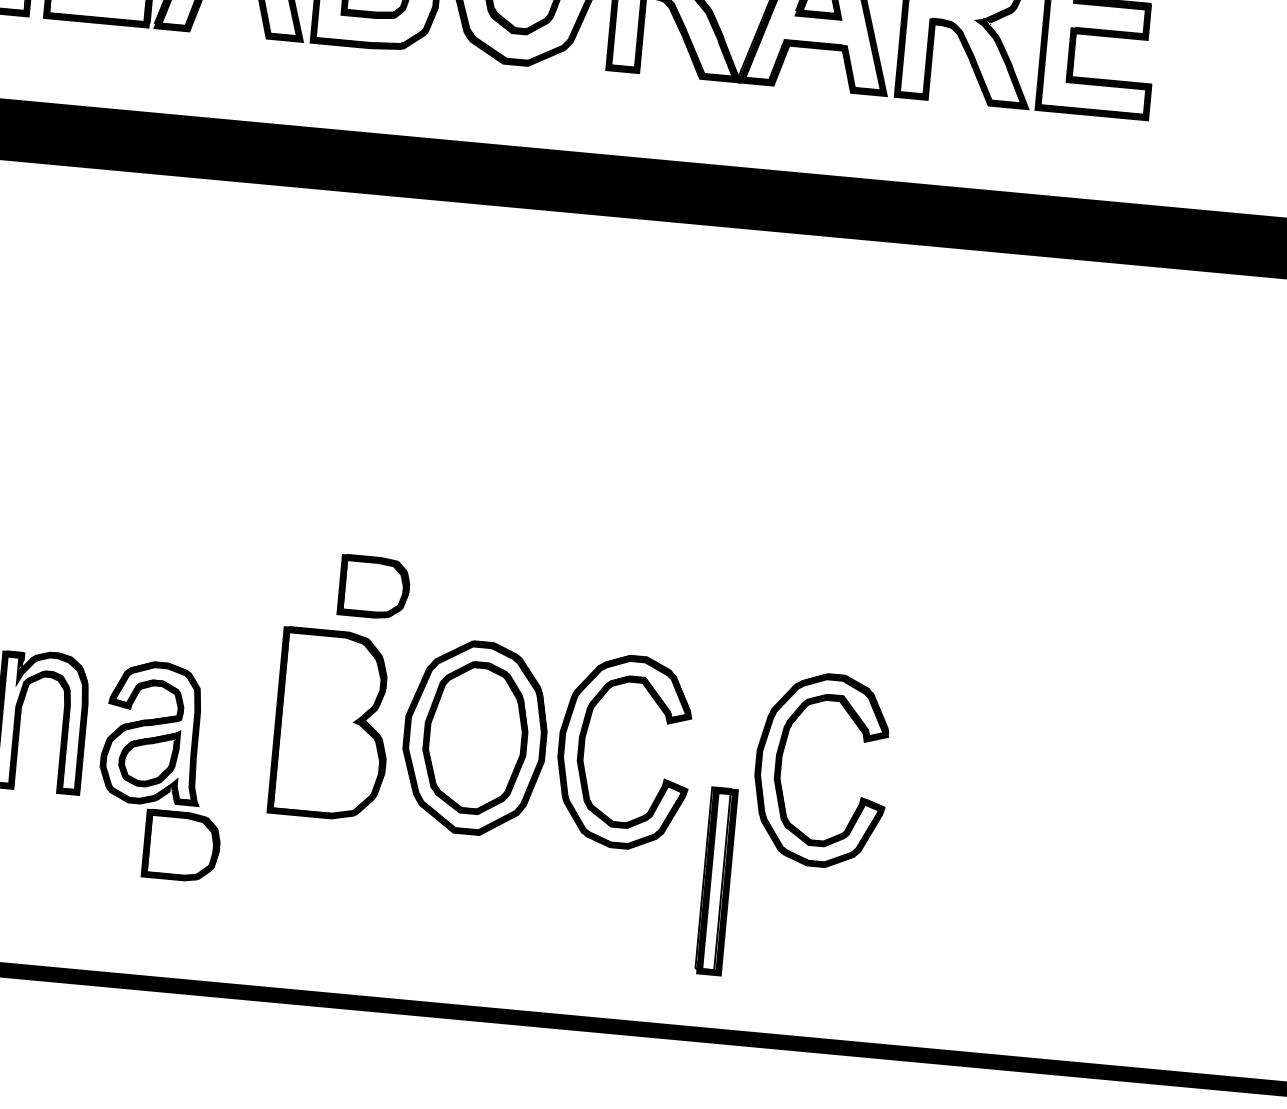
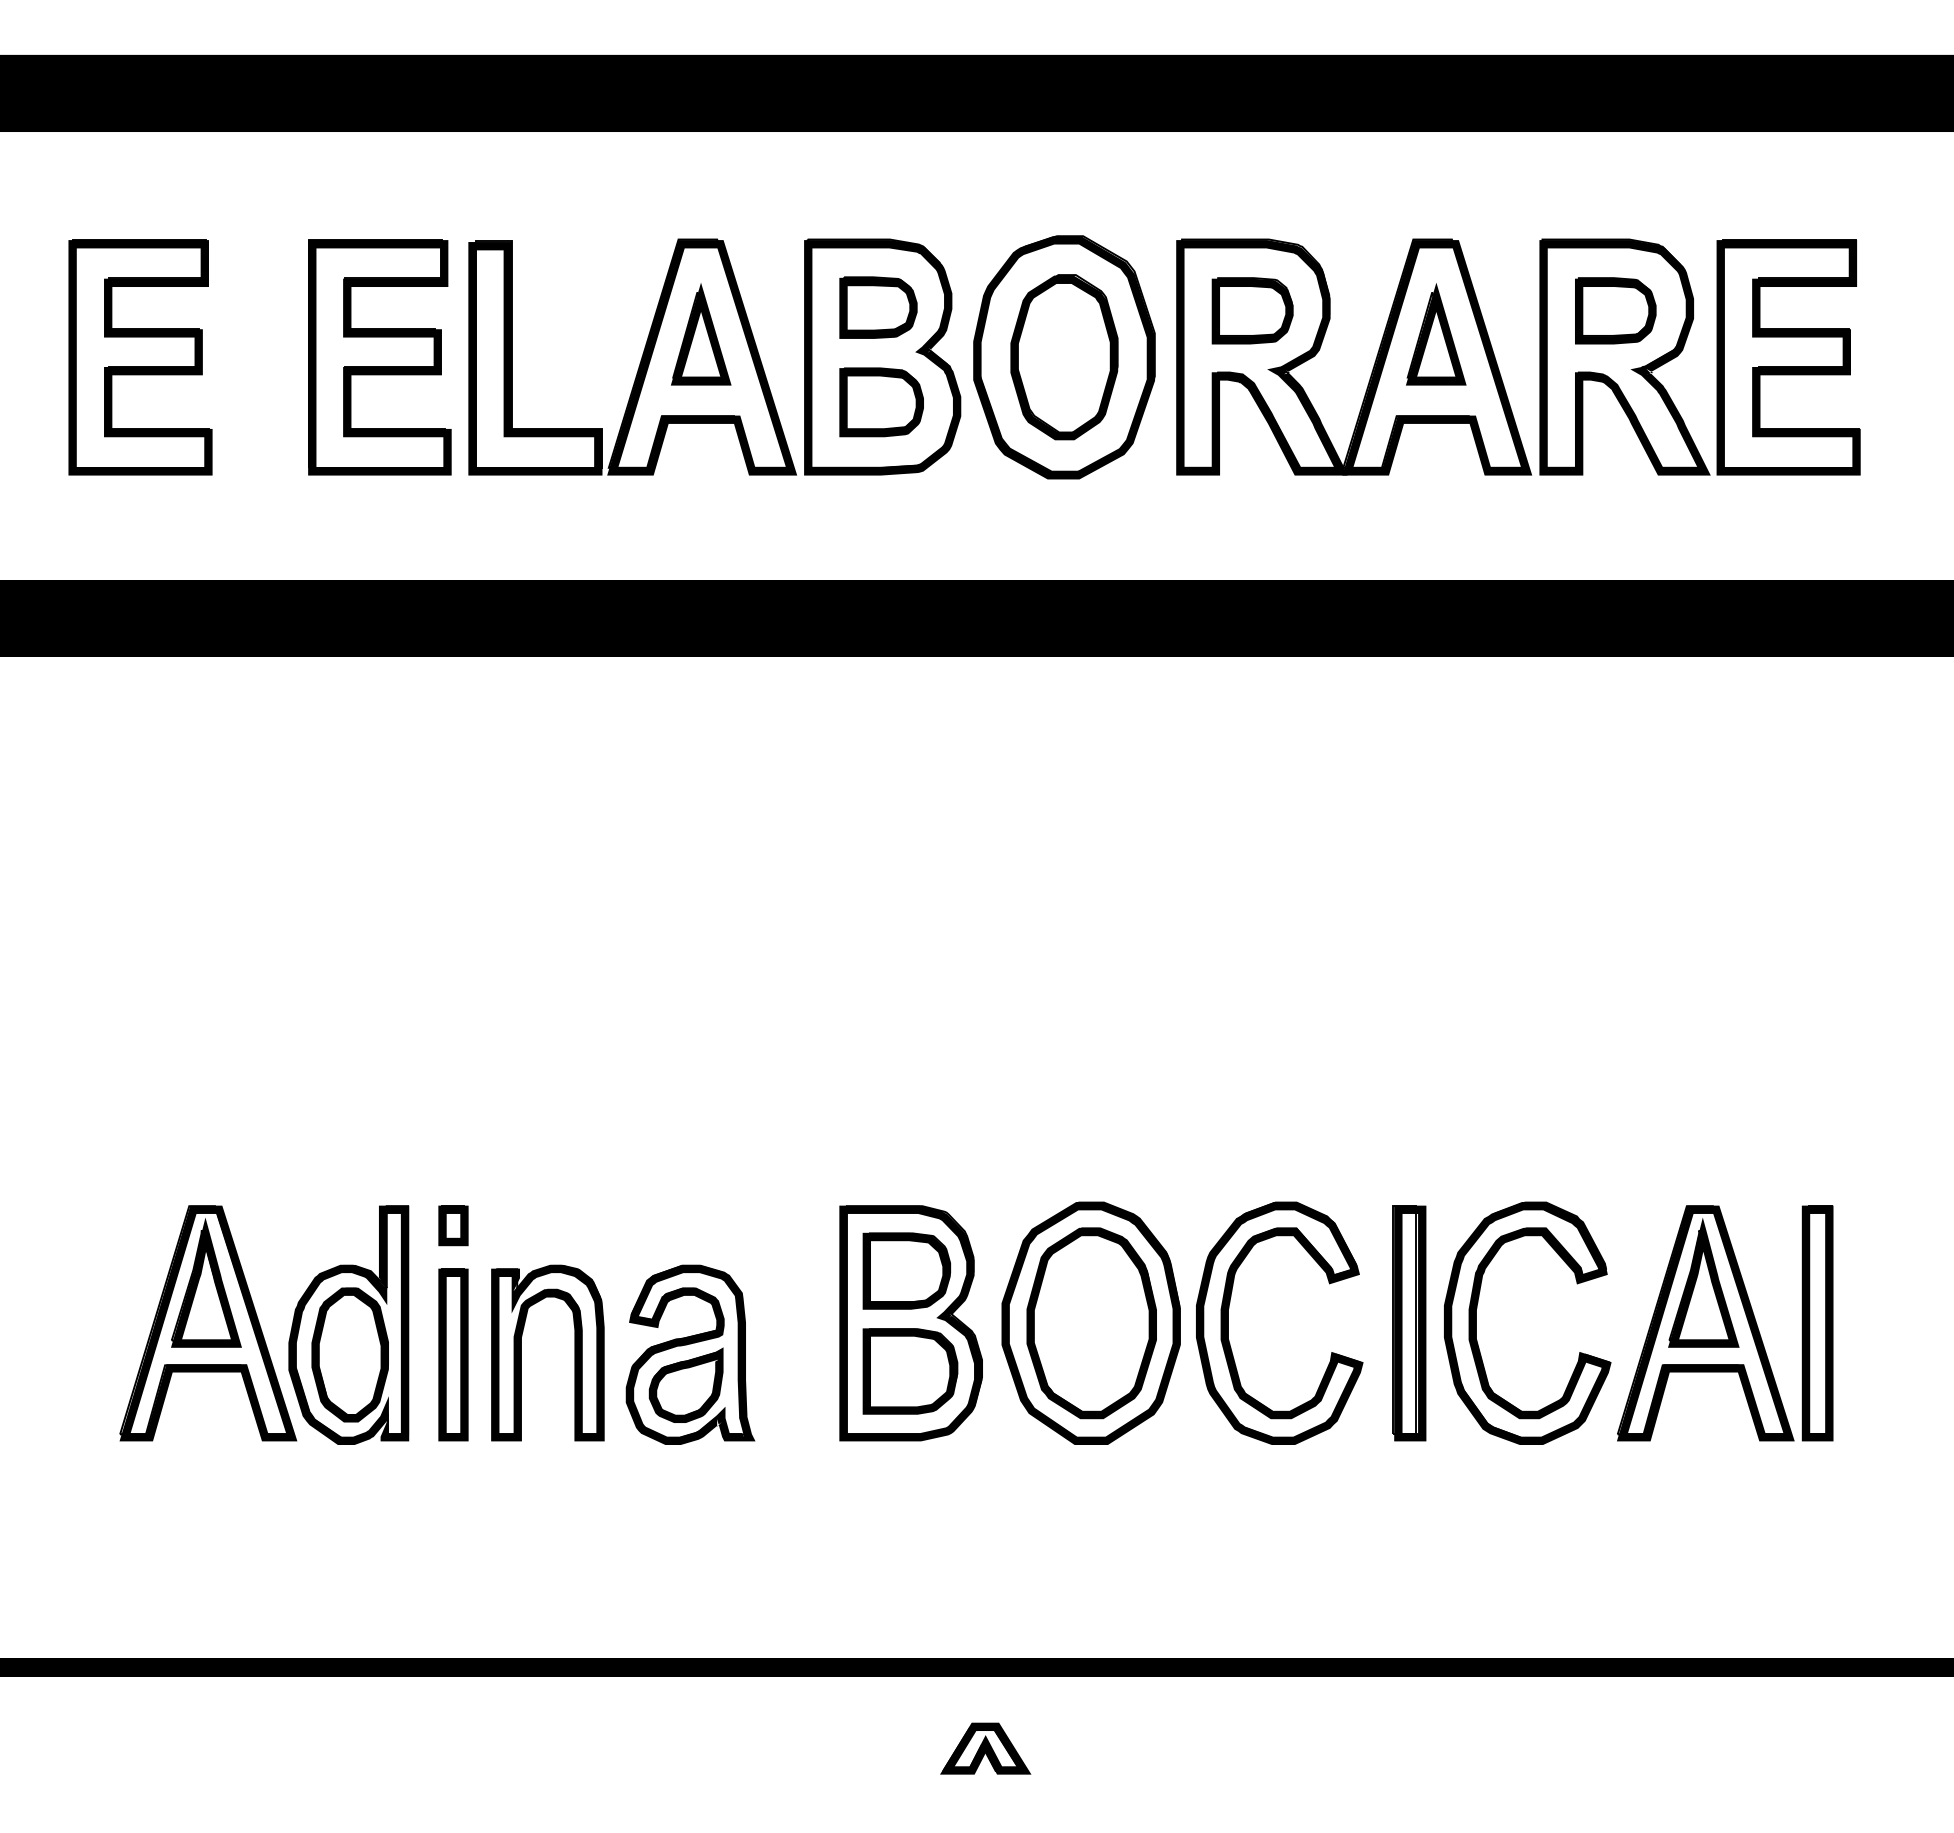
part: (374, 587) -> (906, 1270), moved
part: (979, 785) -> (1725, 1323), added
part: (181, 846) -> (910, 1371), moved
part: (716, 881) -> (1409, 1323), moved
part: (359, 1068) -> (985, 1748), added

